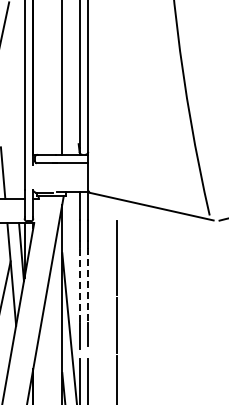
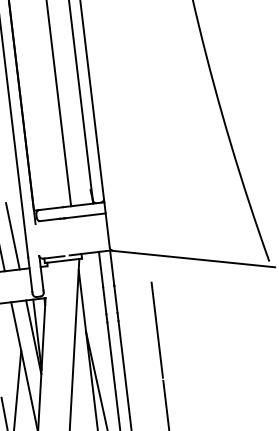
line: (14, 172) -> (12, 236), added
line: (79, 284) -> (112, 369), dashed -> solid
line: (88, 285) -> (124, 369), dashed -> solid

